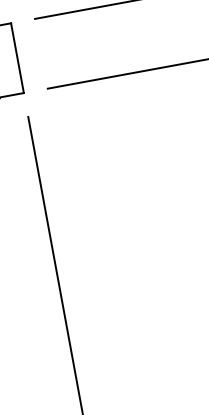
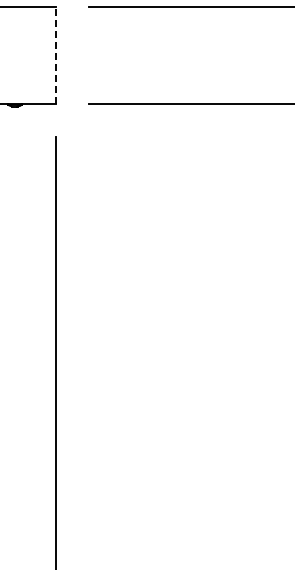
line: (17, 57) -> (56, 54), solid -> dashed

